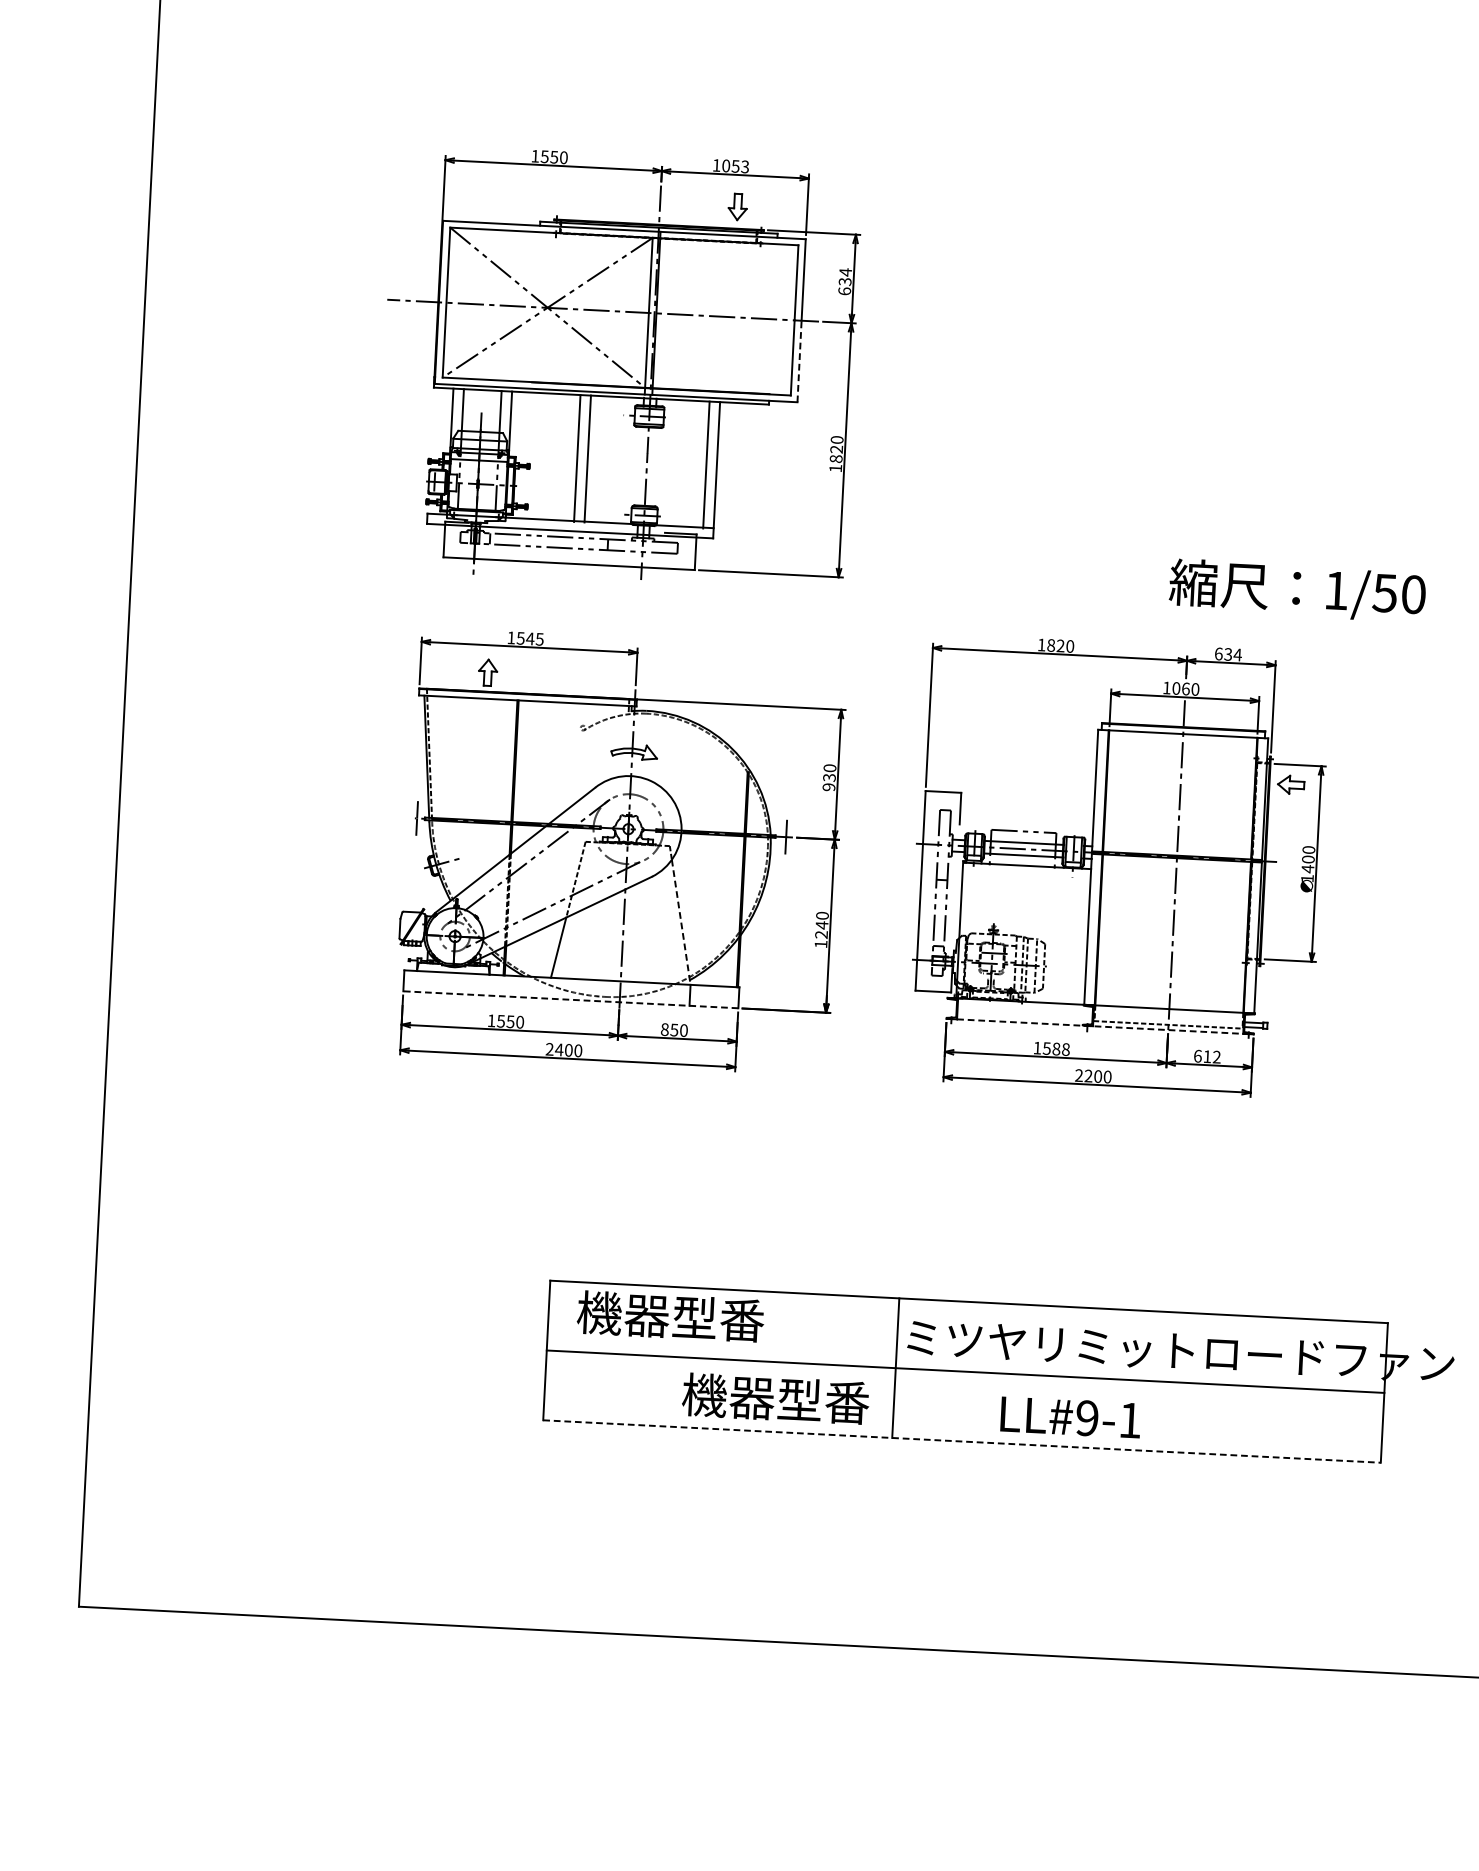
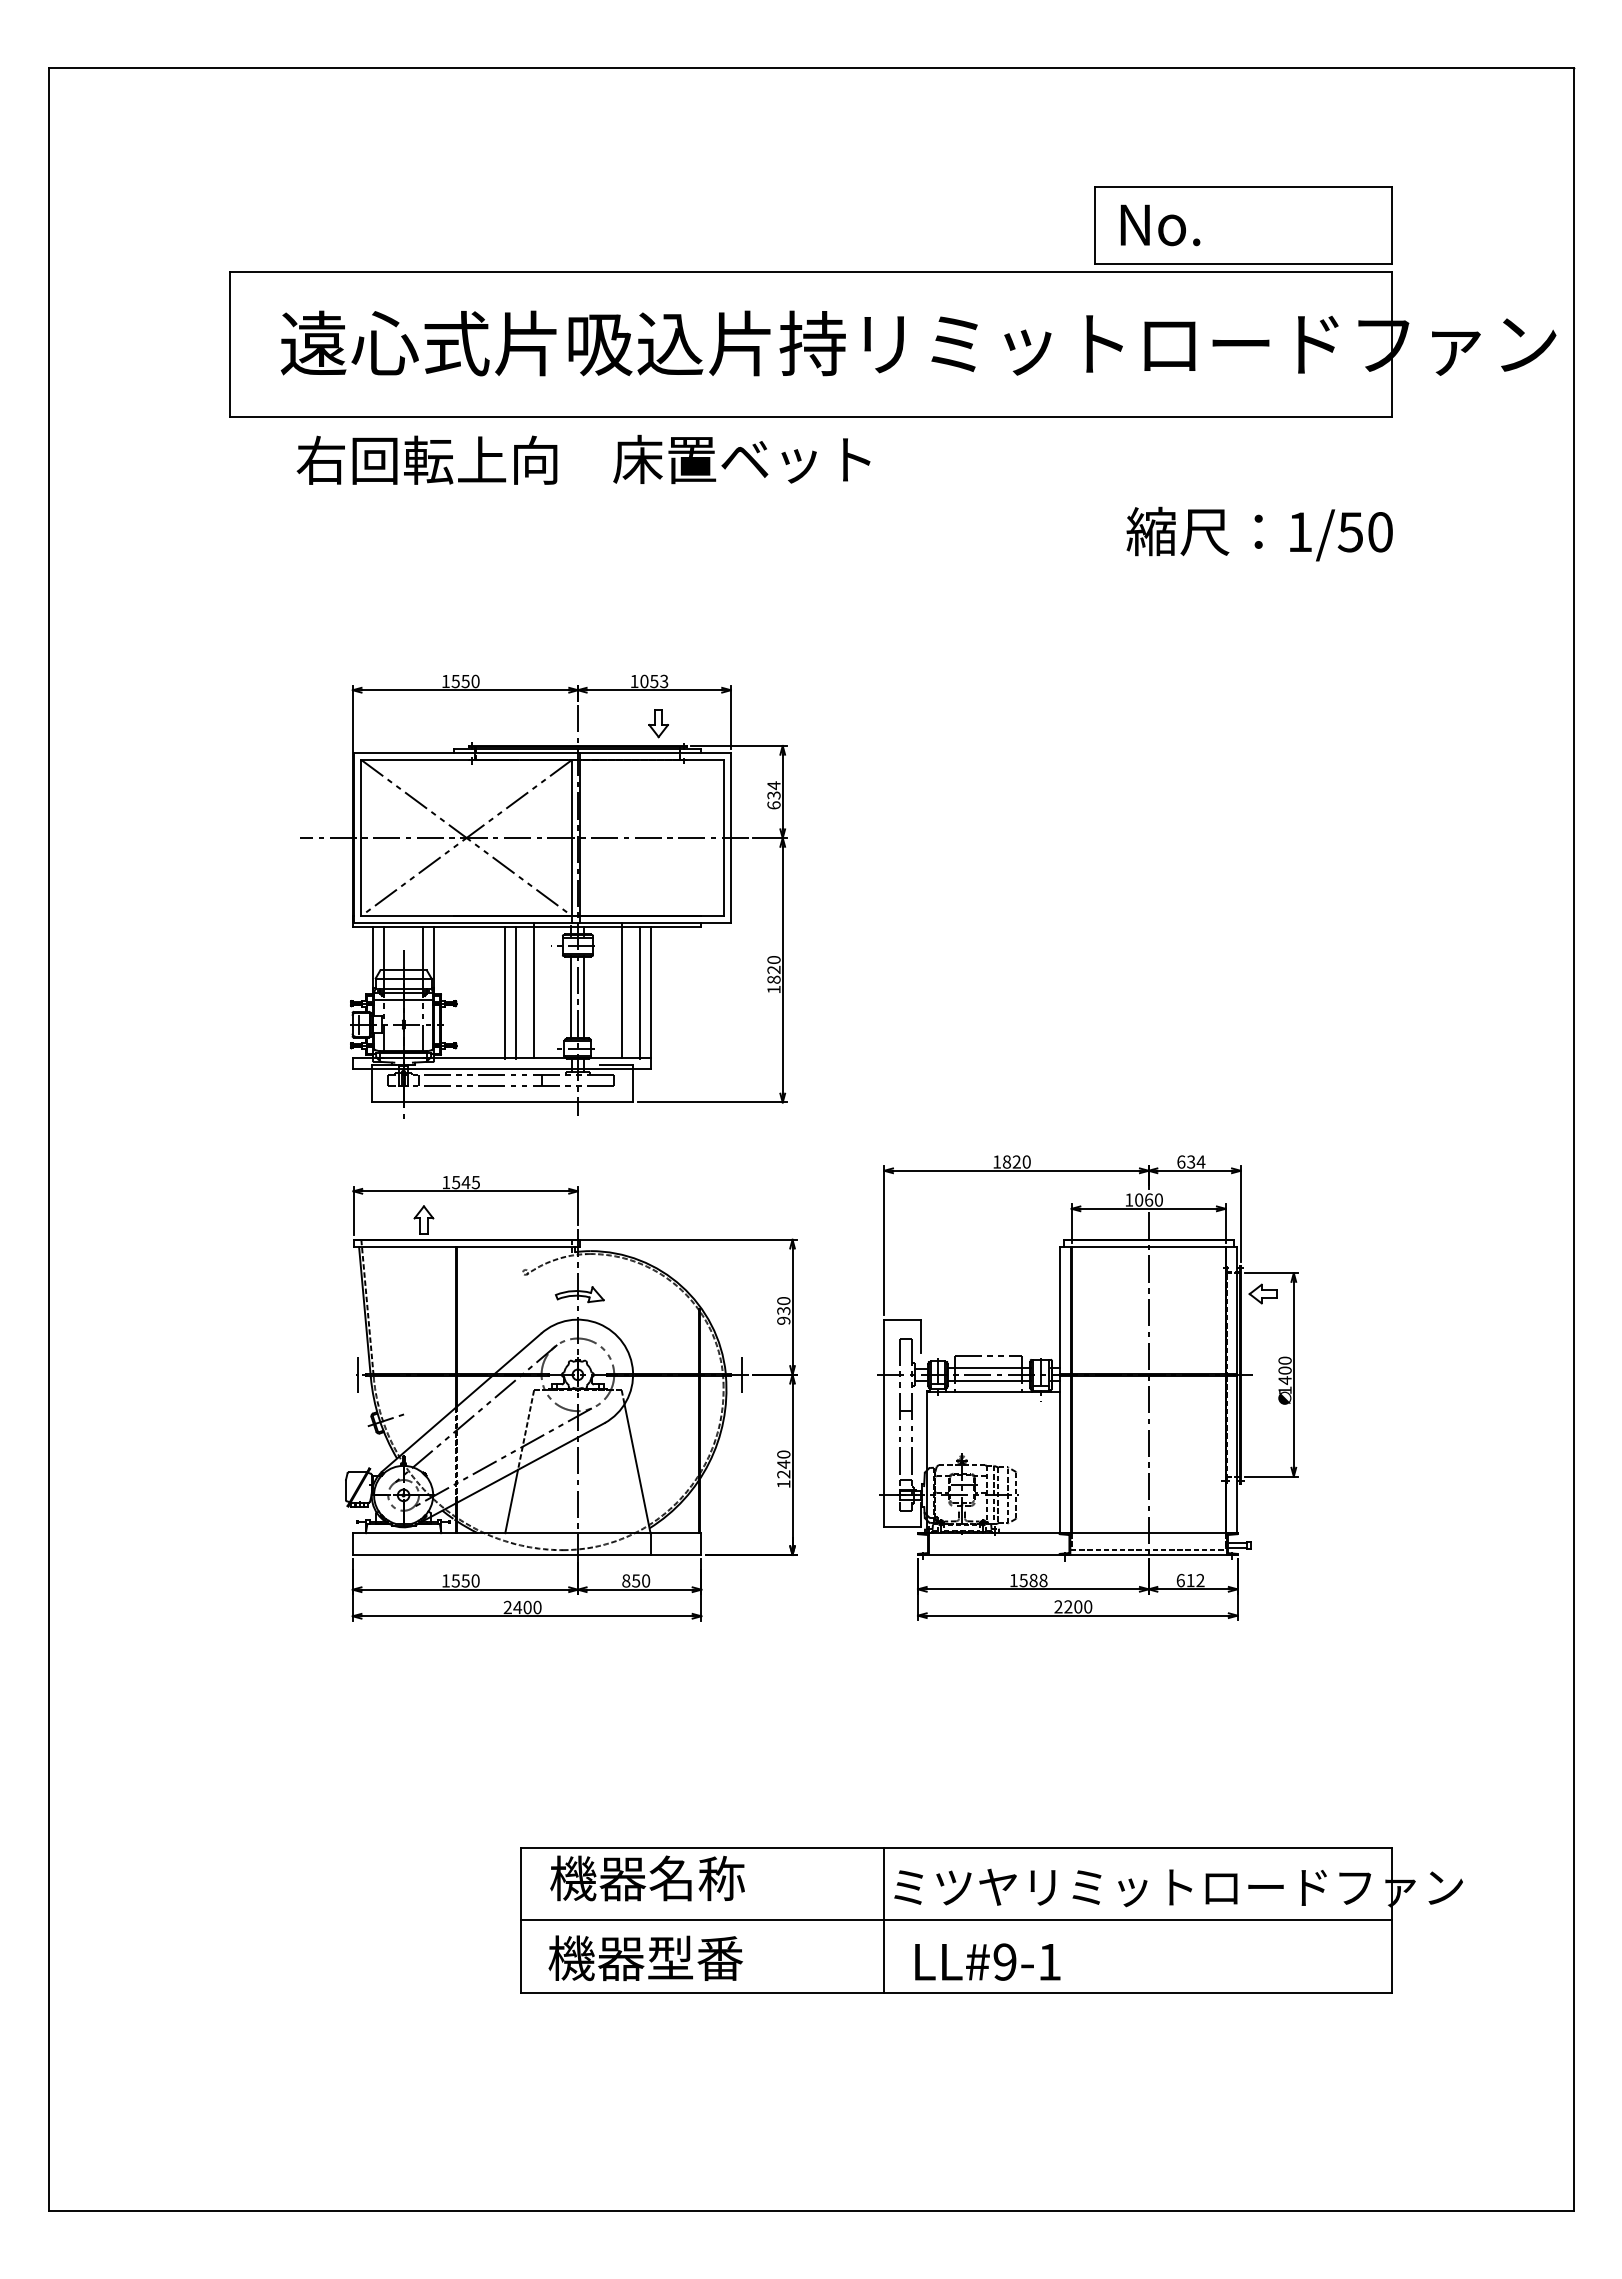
line: (799, 361) -> (730, 880), dashed -> solid
line: (605, 457) -> (534, 990), added
line: (689, 461) -> (621, 990), added
line: (640, 465) -> (571, 996), added
line: (653, 465) -> (584, 996), added
text: (1297, 590) -> (1259, 533), moved
line: (681, 922) -> (637, 1468), dashed -> solid
line: (570, 999) -> (526, 1554), dashed -> solid
line: (1099, 1026) -> (1077, 1554), dashed -> solid
text: (717, 1319) -> (696, 1878), 機器型番 -> 機器名称
text: (775, 1398) -> (645, 1957), moved
text: (1070, 1416) -> (987, 1961), moved
line: (962, 1441) -> (956, 1992), dashed -> solid

